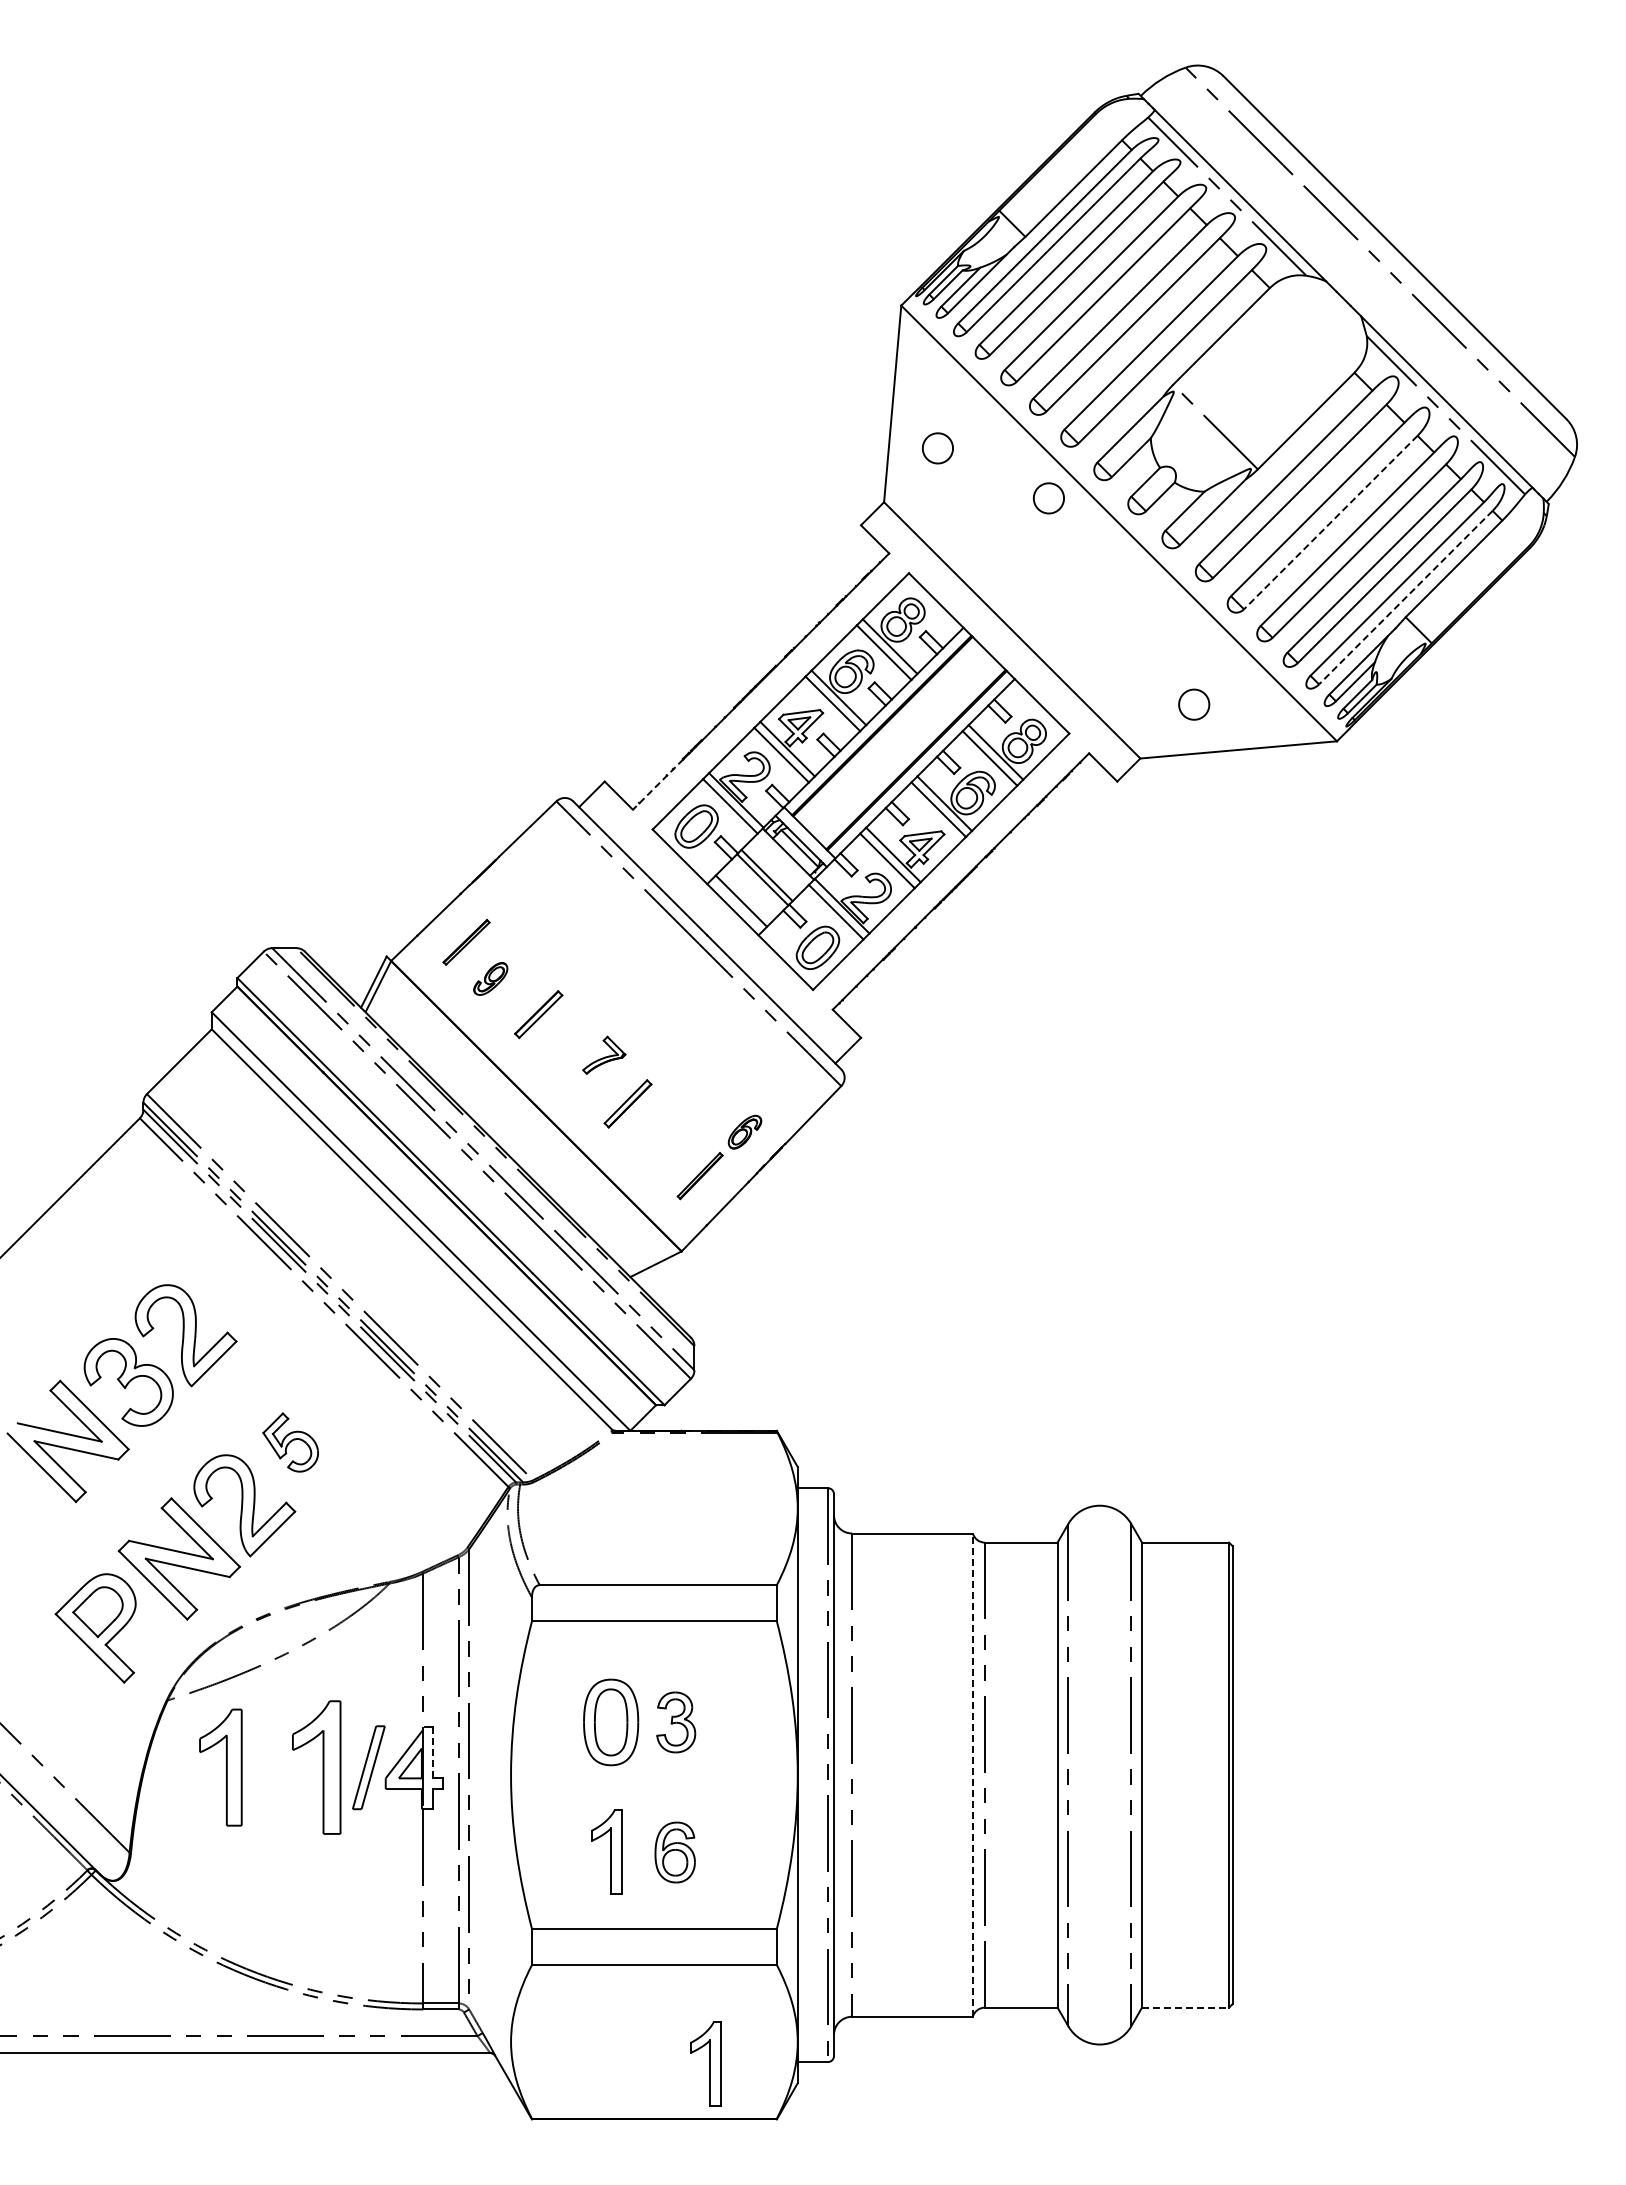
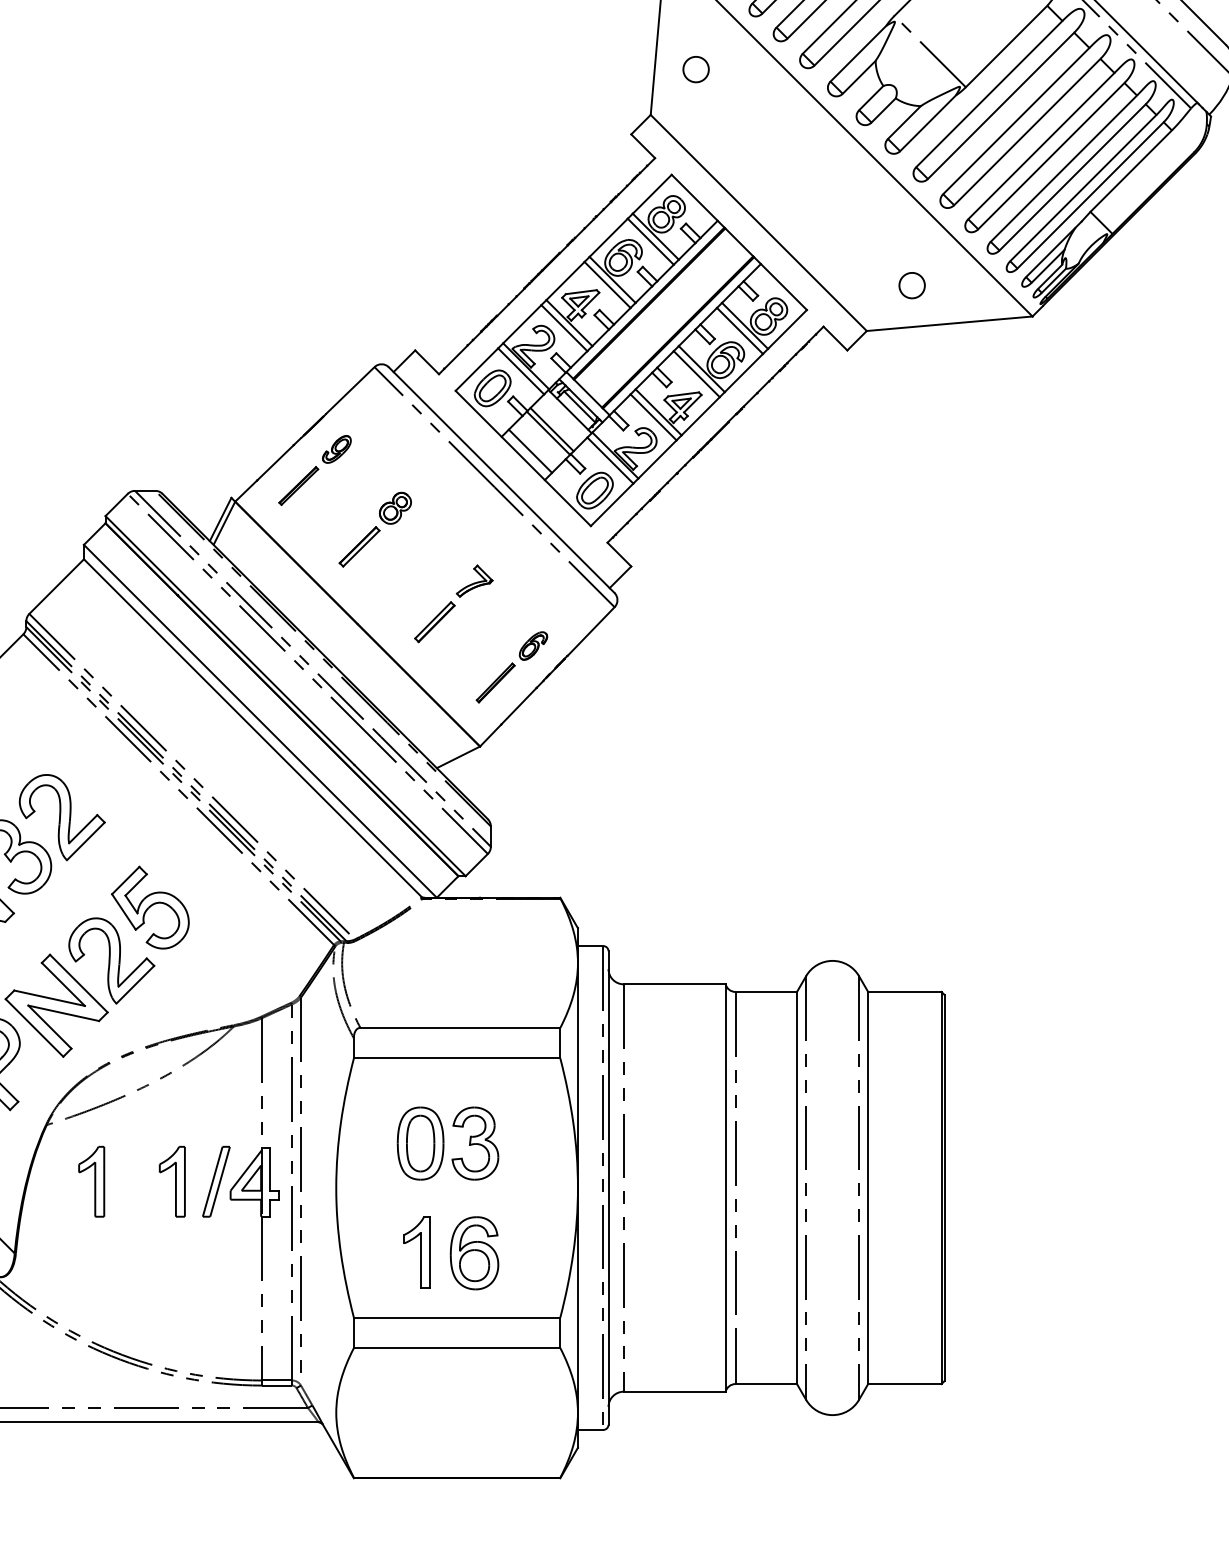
part: (1048, 498) -> (789, 111), removed
line: (1330, 522) -> (1027, 132), dashed -> solid
line: (1405, 597) -> (1090, 195), dashed -> solid
line: (658, 784) -> (460, 352), dashed -> solid
part: (580, 968) -> (394, 508), added
part: (490, 978) -> (336, 449), moved
part: (604, 1054) -> (474, 580), moved
part: (290, 1442) -> (150, 907), size x1.67
part: (676, 1722) -> (475, 1143), size x1.43
line: (432, 1752) -> (270, 1168), dashed -> solid
part: (220, 1767) -> (91, 1181), size x0.71
part: (316, 1767) -> (172, 1181), size x0.62
line: (972, 1775) -> (725, 1188), dashed -> solid
part: (675, 1852) -> (474, 1253), size x1.43
line: (1185, 2007) -> (904, 1383), dashed -> solid
part: (705, 2063) -> (500, 1431), removed

